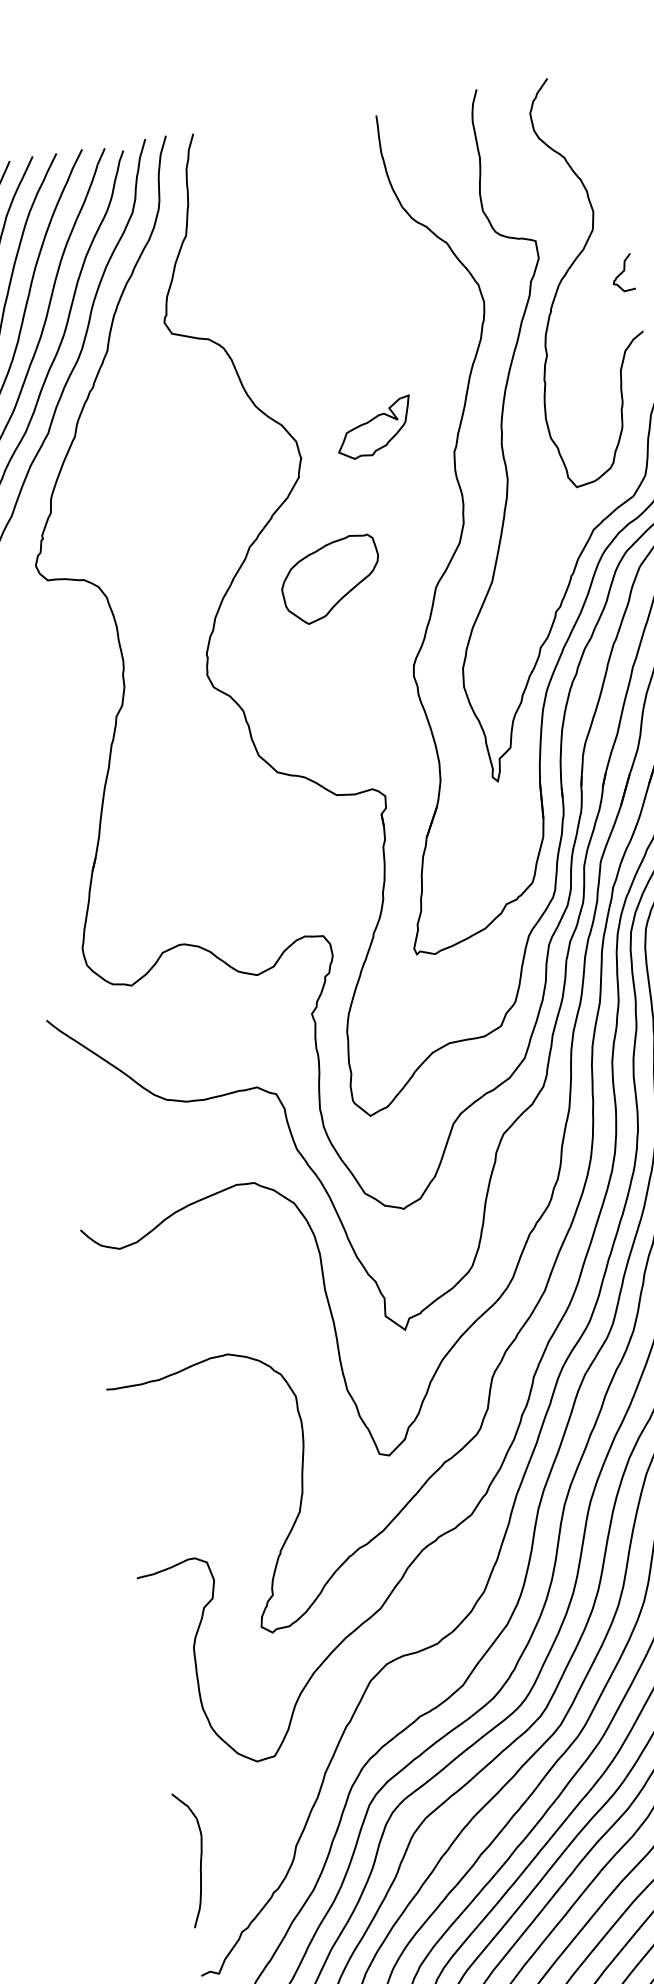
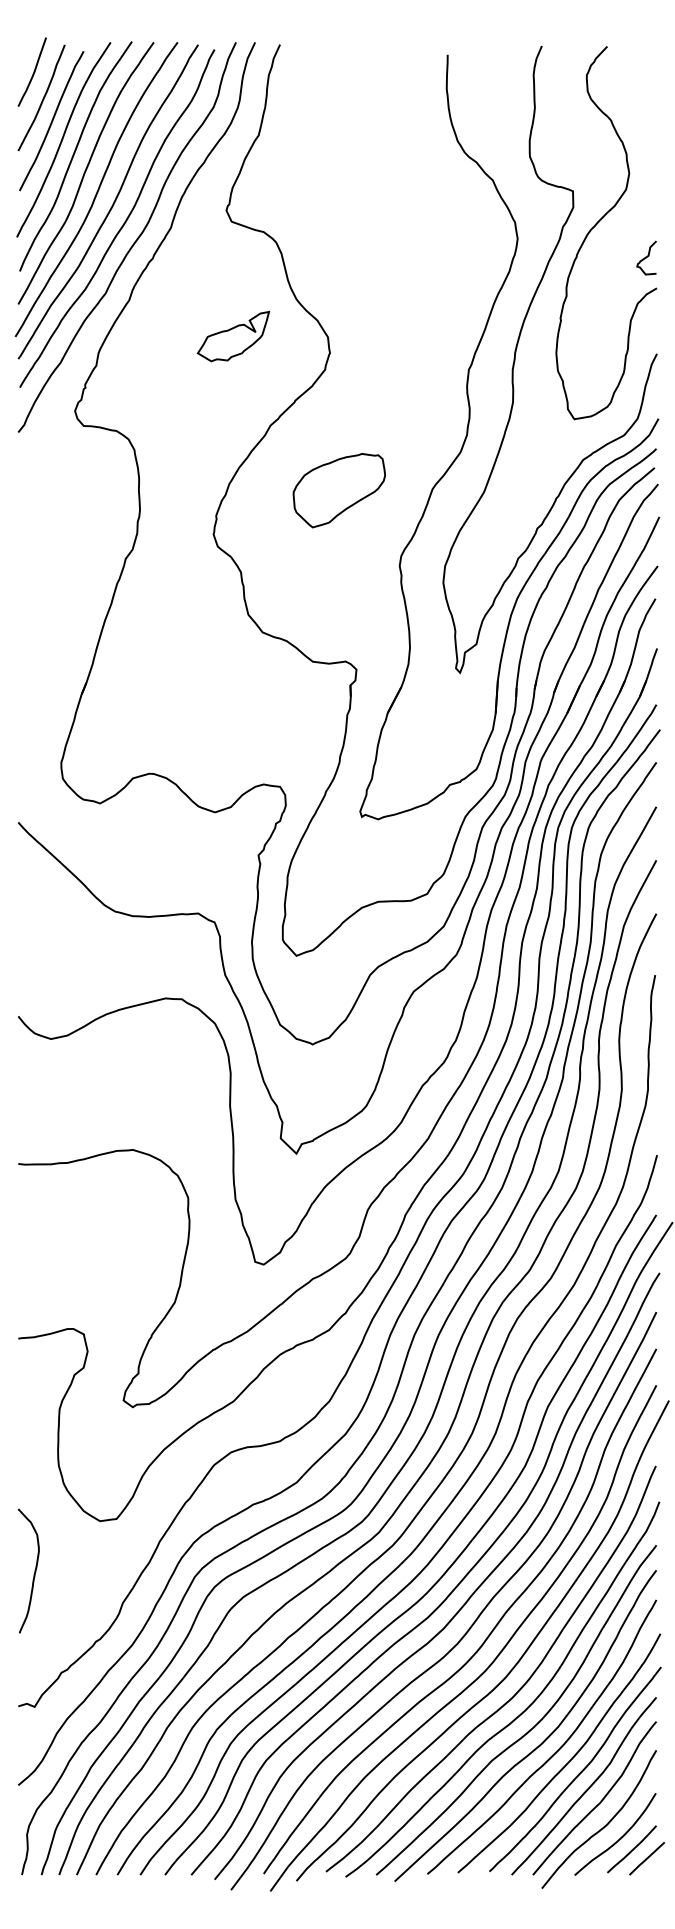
curve: (622, 272) -> (646, 257), moved
part: (374, 428) -> (233, 336), moved
part: (331, 579) -> (339, 490), moved
curve: (200, 1857) -> (34, 1570), moved

